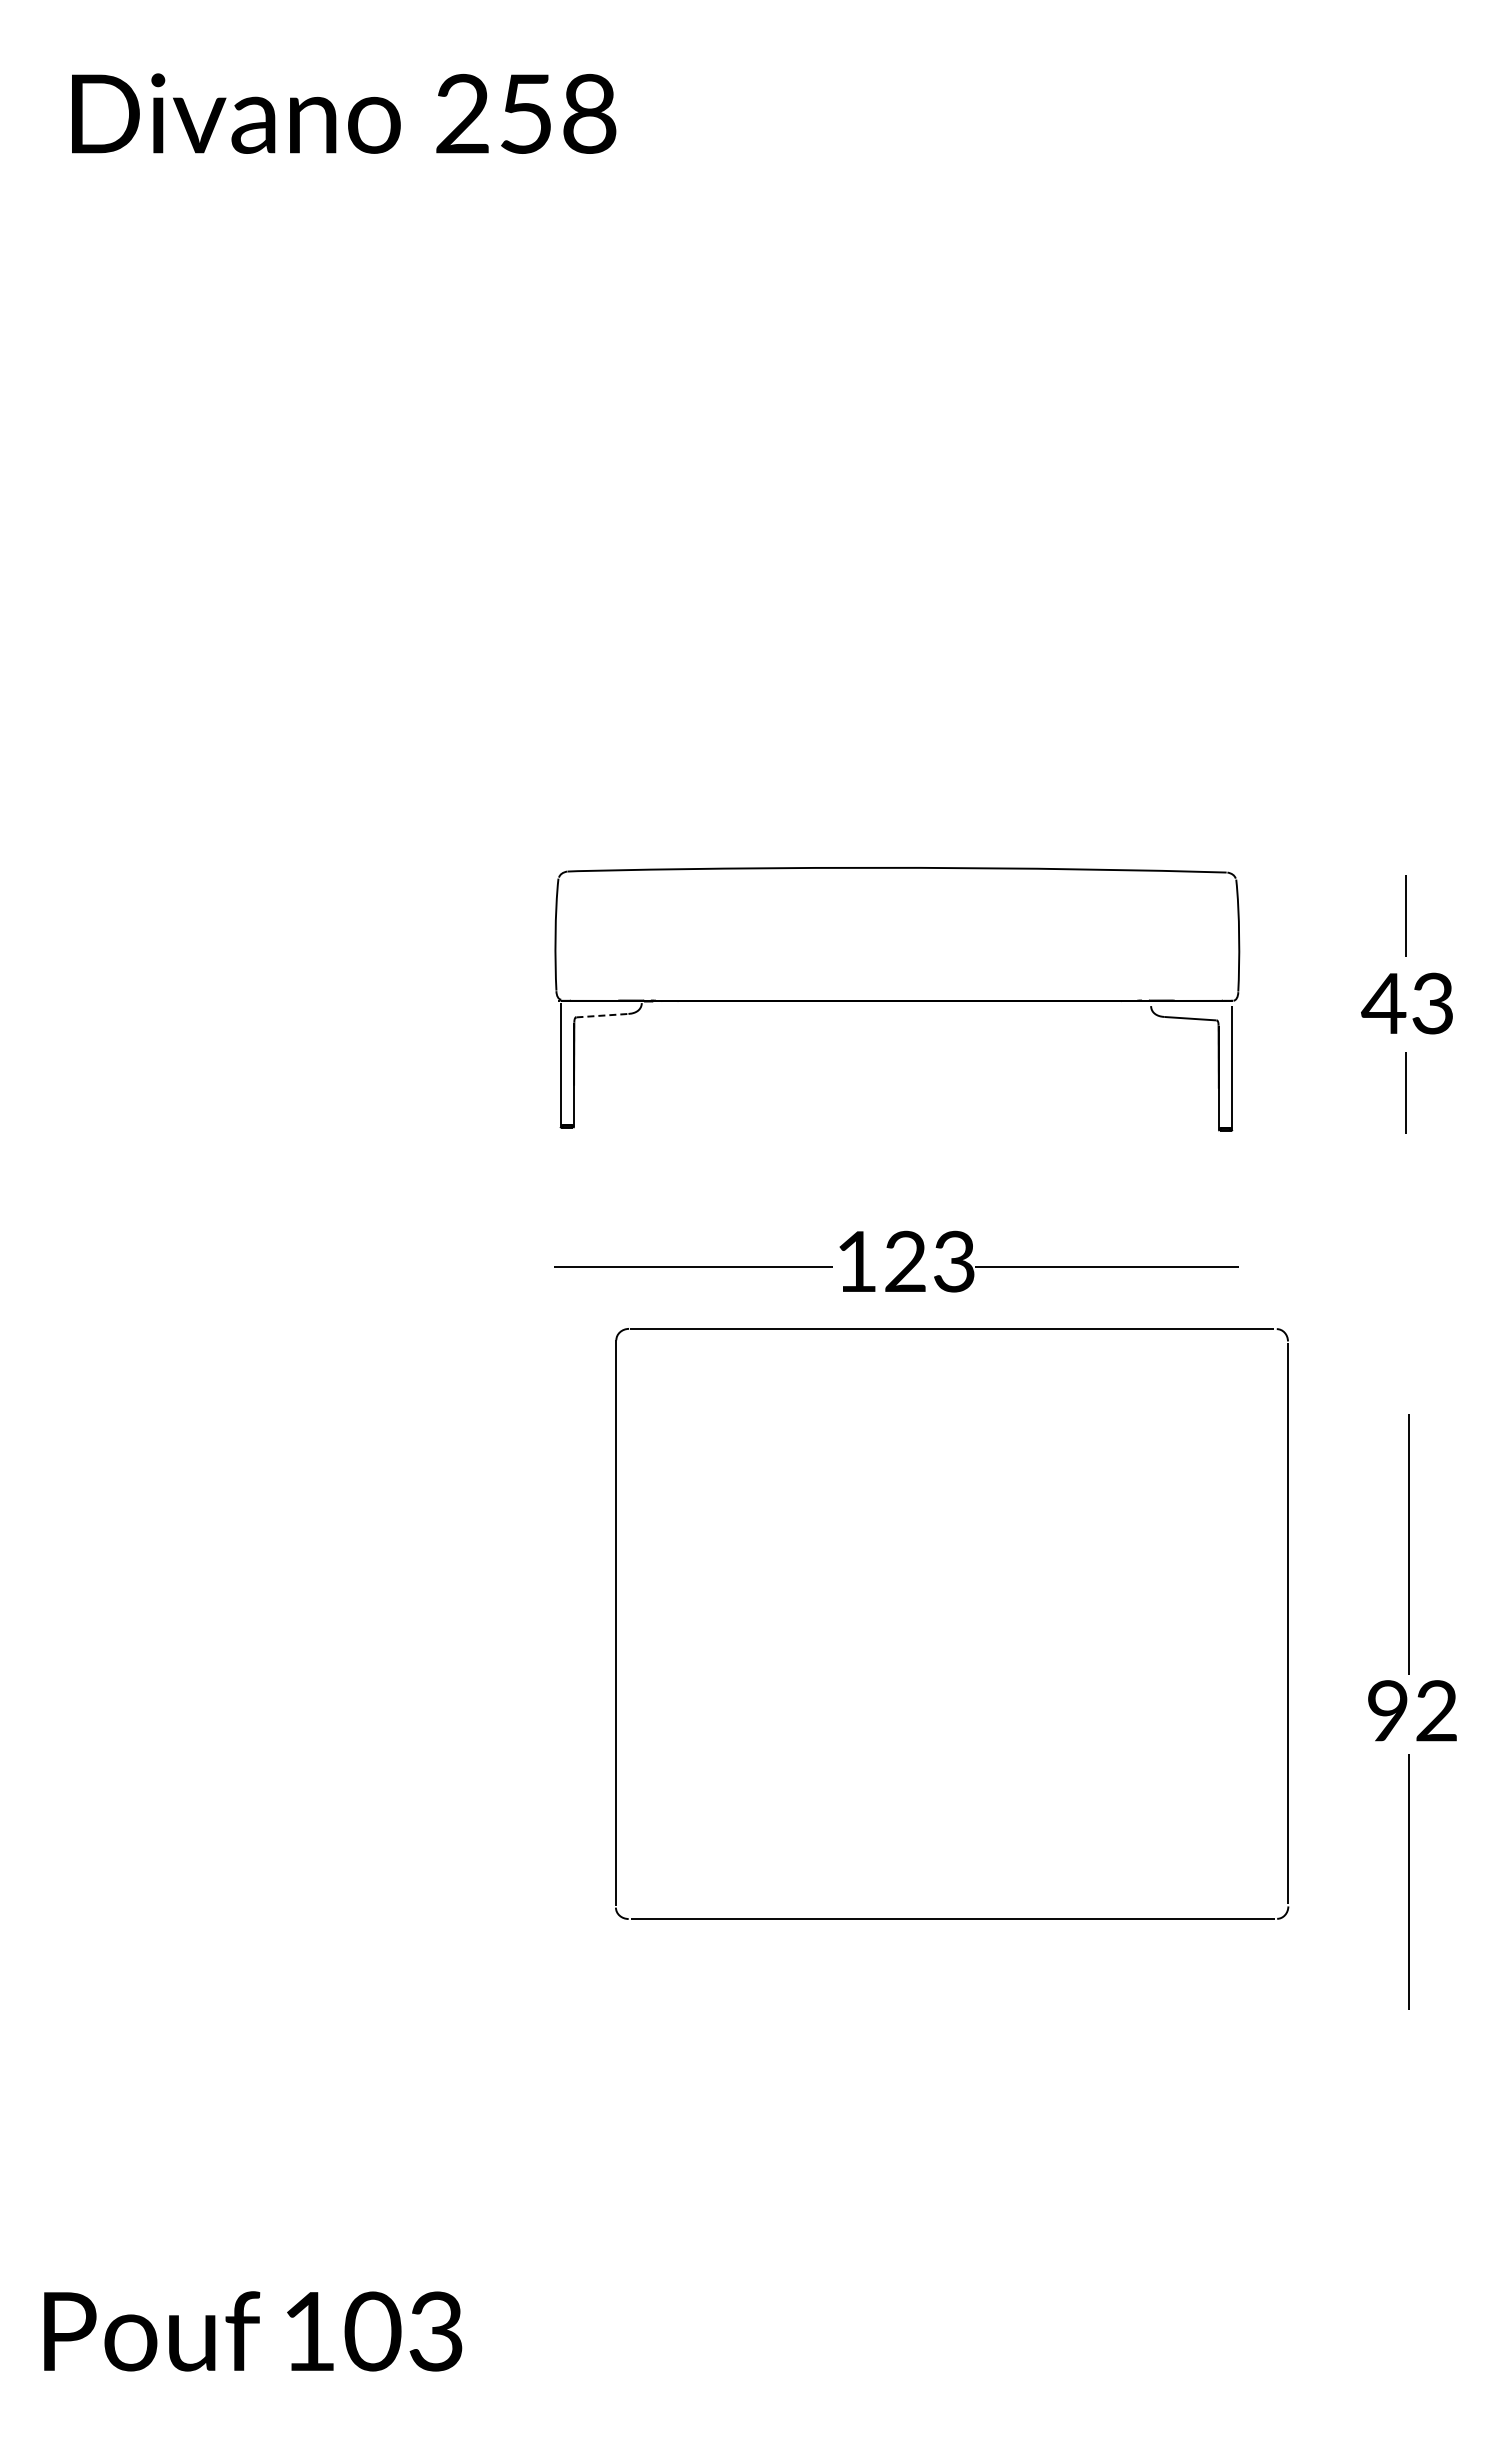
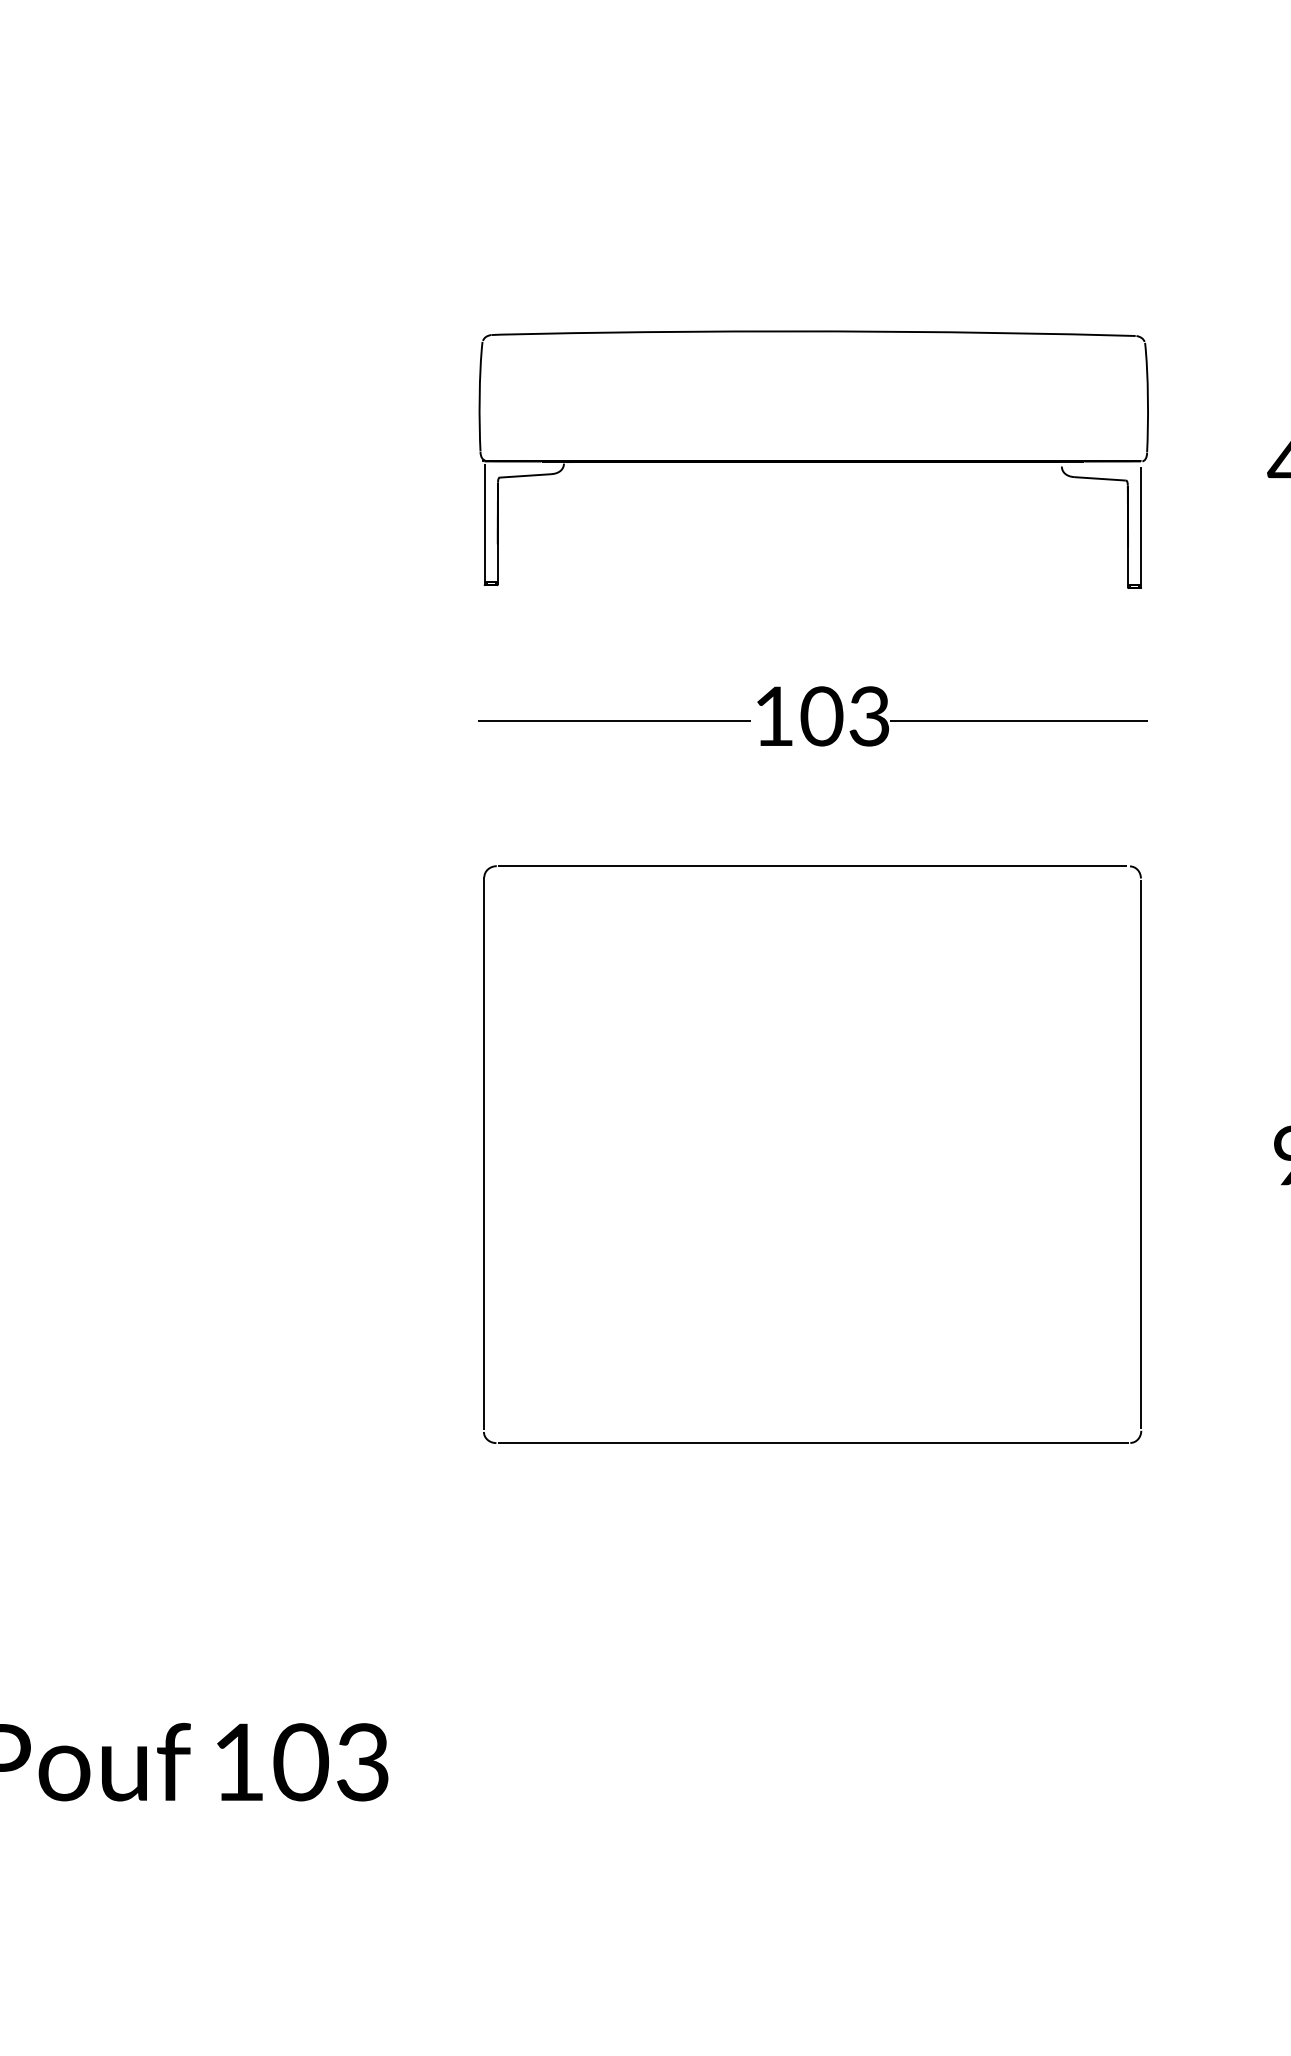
line: (602, 1015) -> (525, 475), dashed -> solid
text: (905, 1261) -> (821, 716), 123 -> 103
part: (952, 1329) -> (812, 866), moved

